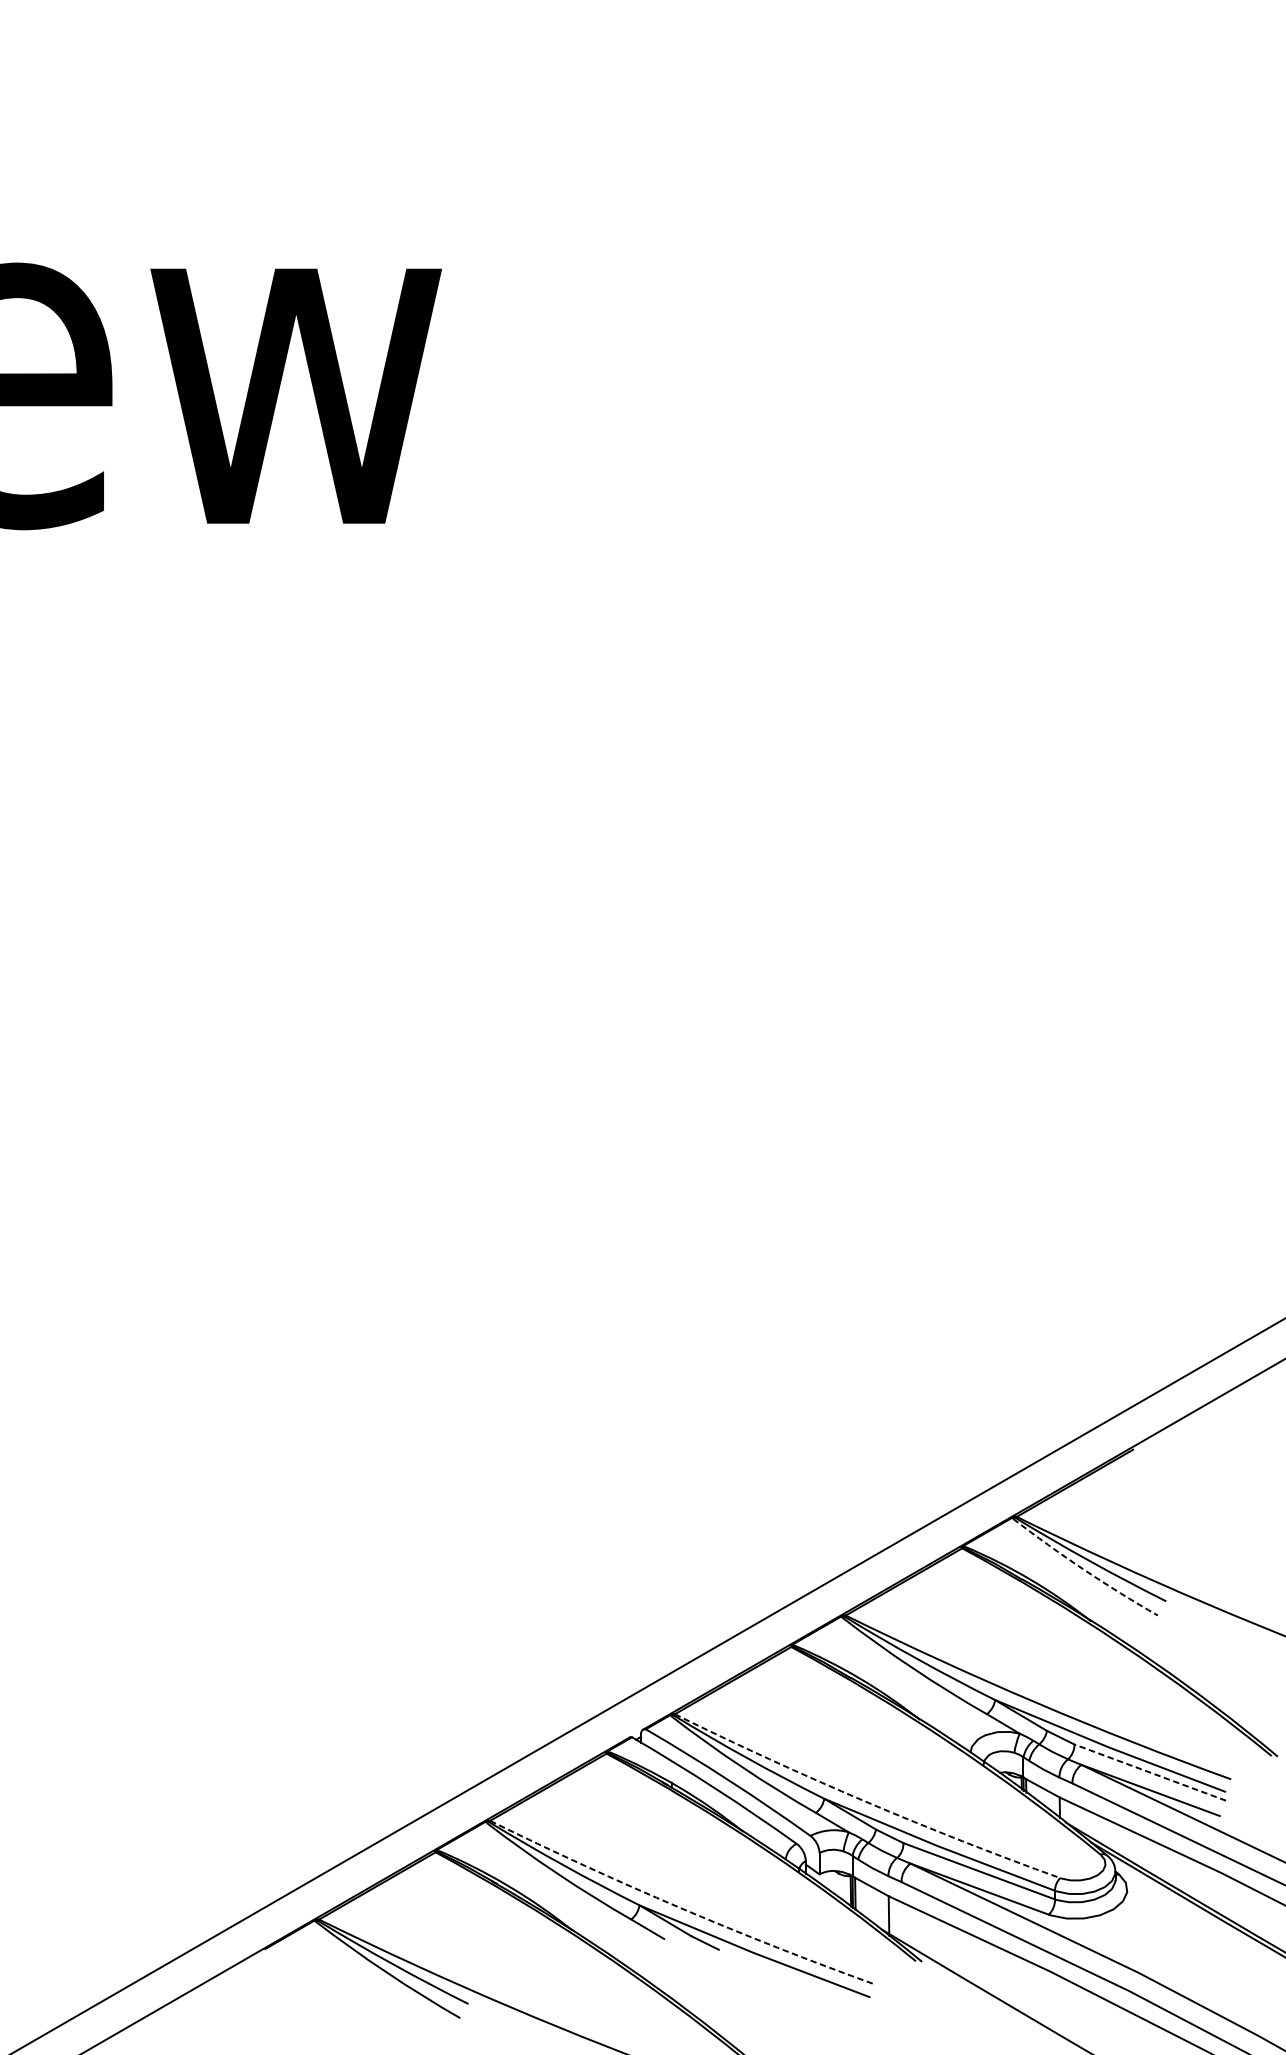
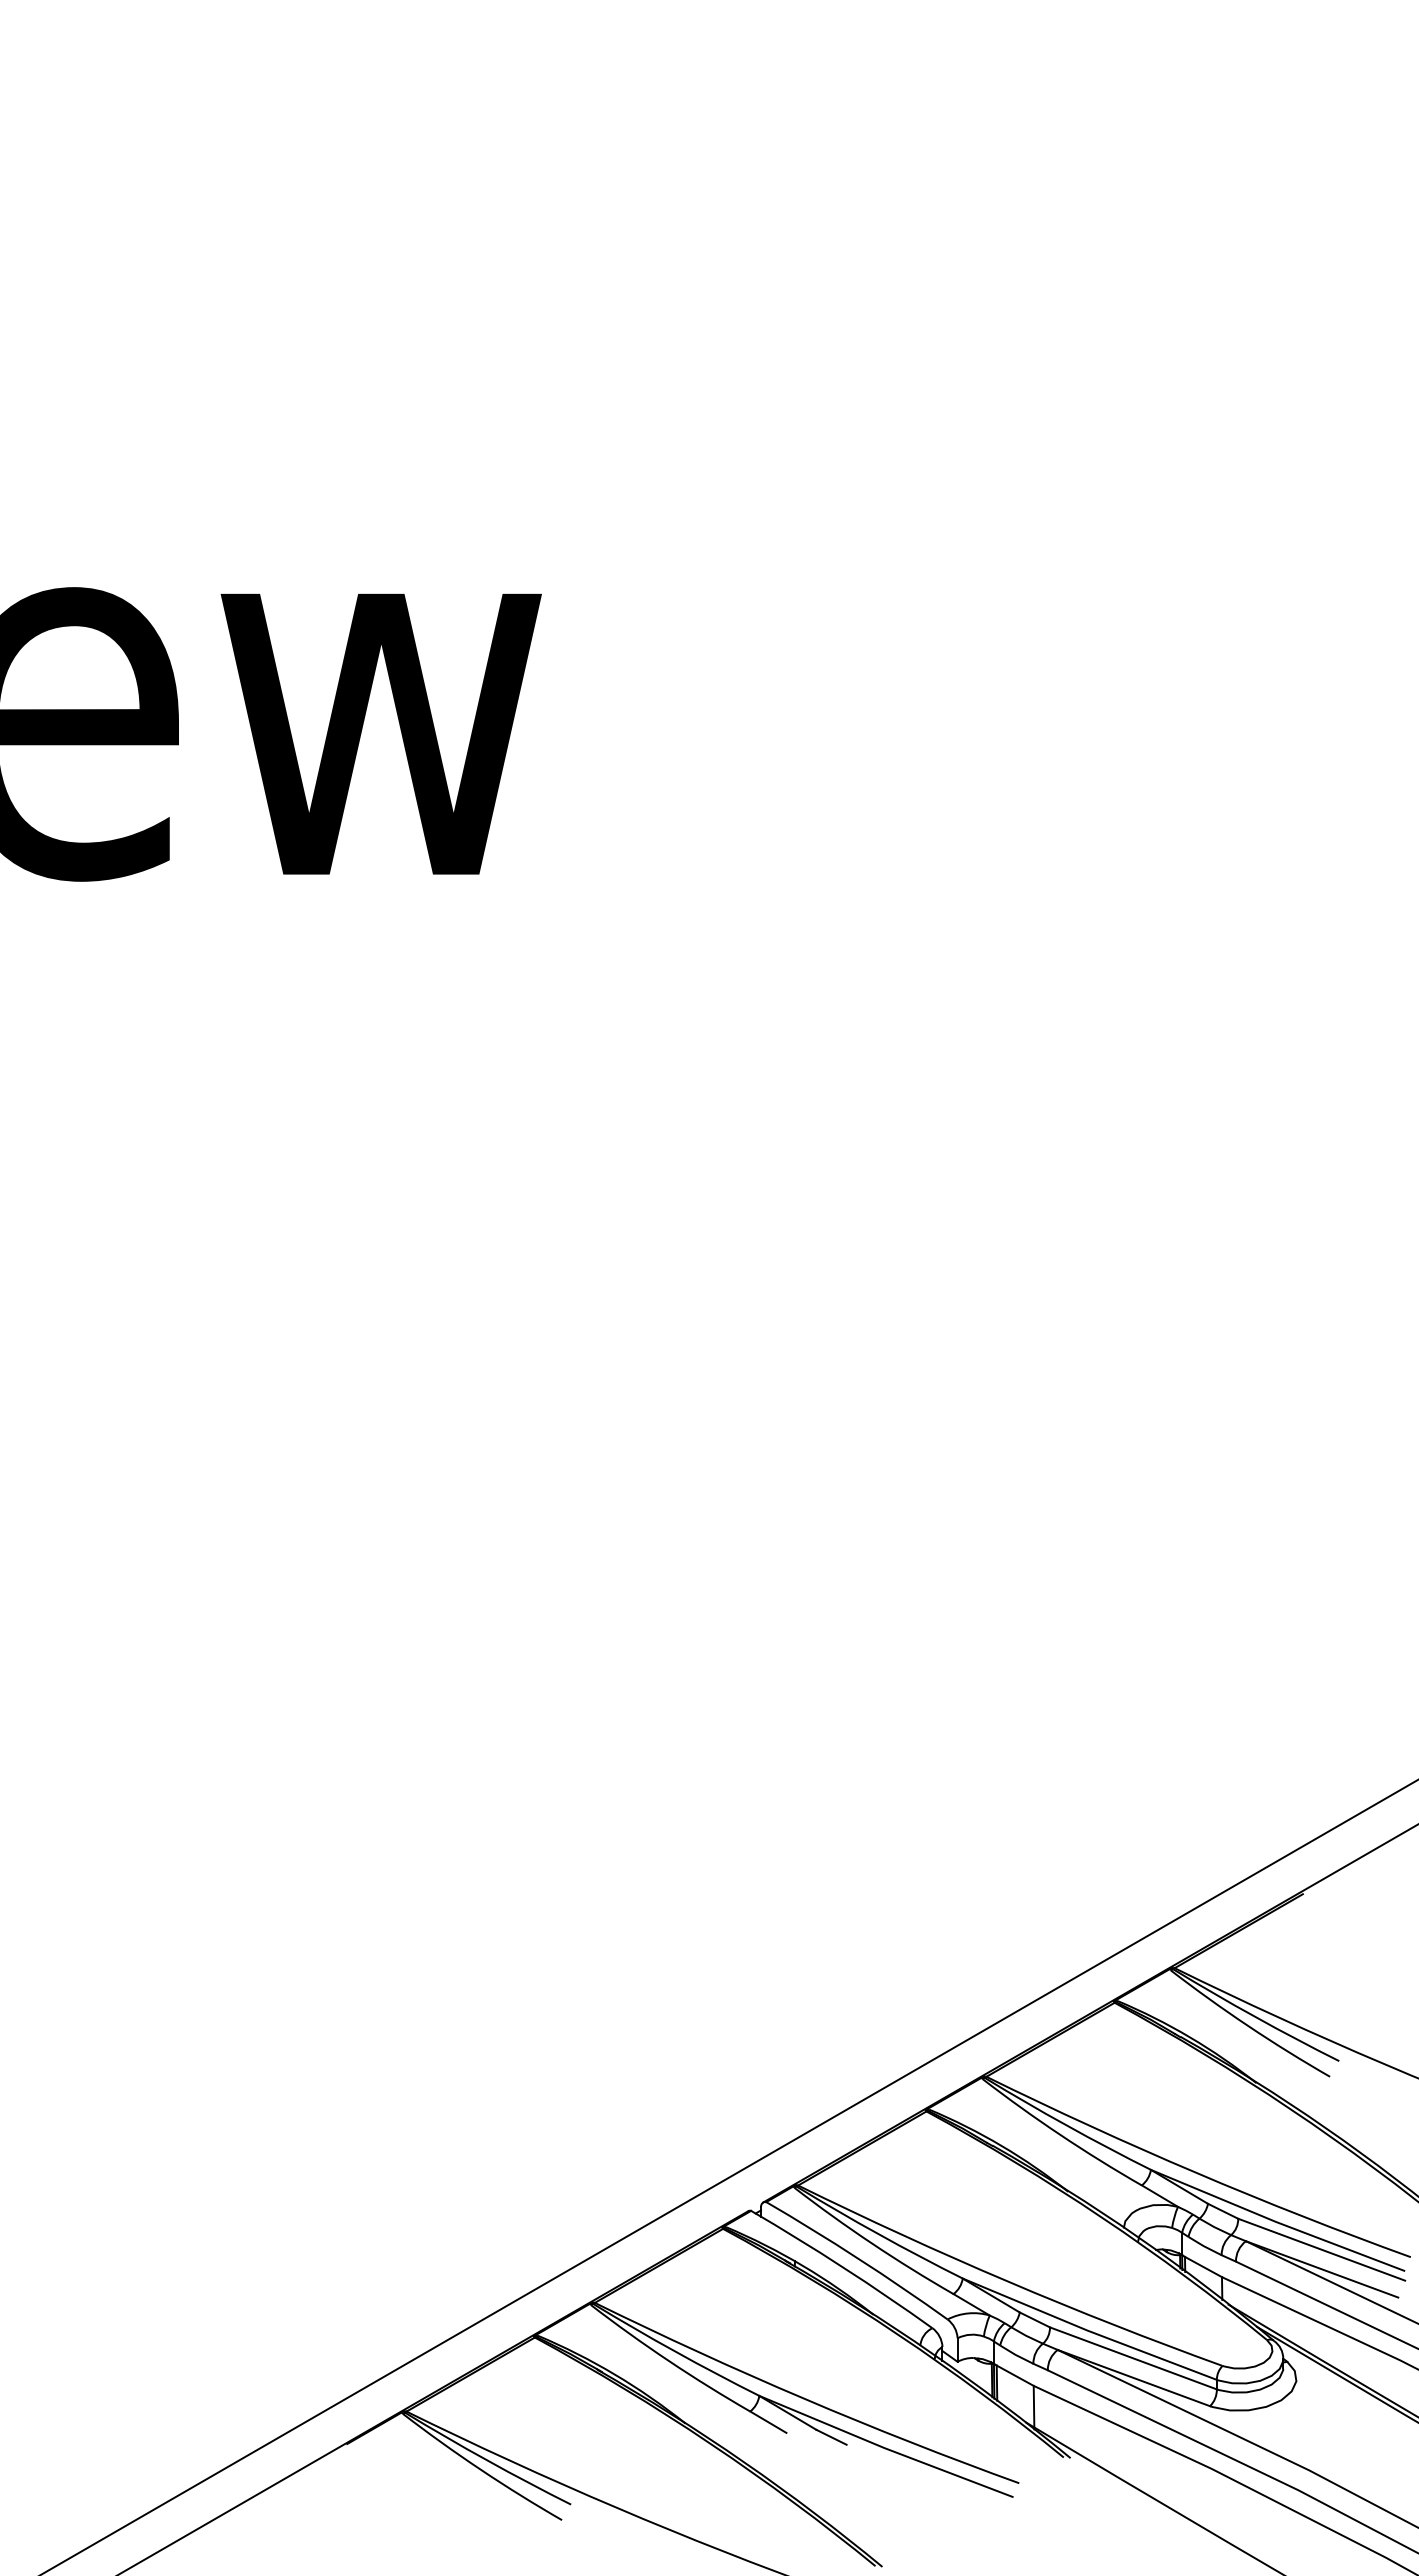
arc: (1083, 1569) -> (1248, 2026), dashed -> solid
line: (1150, 1772) -> (1321, 2249), dashed -> solid
arc: (864, 1801) -> (1007, 2281), dashed -> solid
arc: (680, 1907) -> (804, 2398), dashed -> solid

